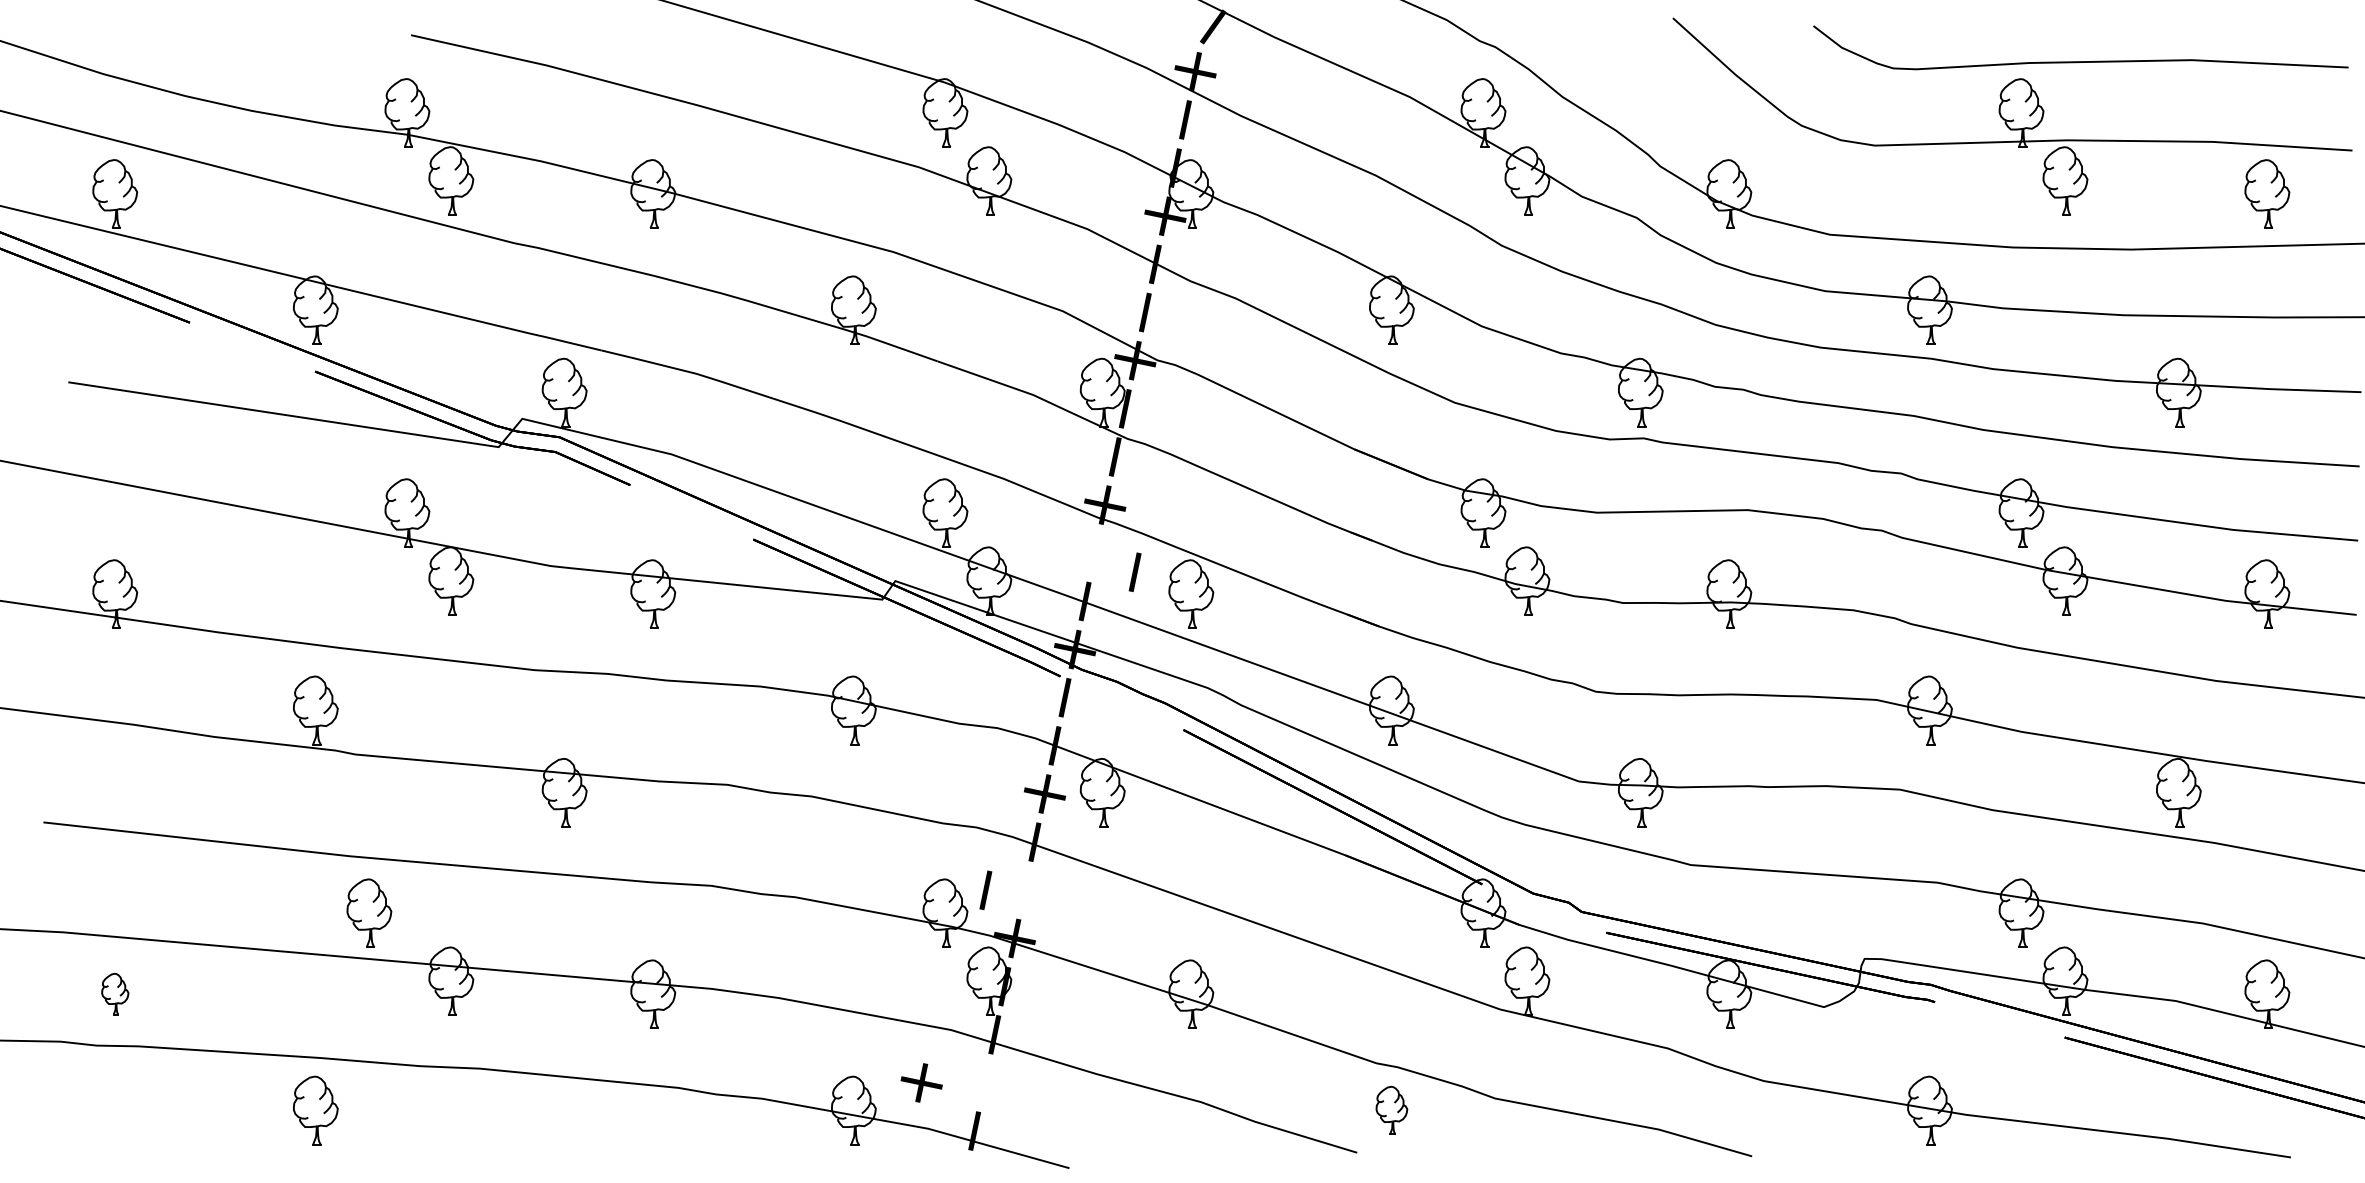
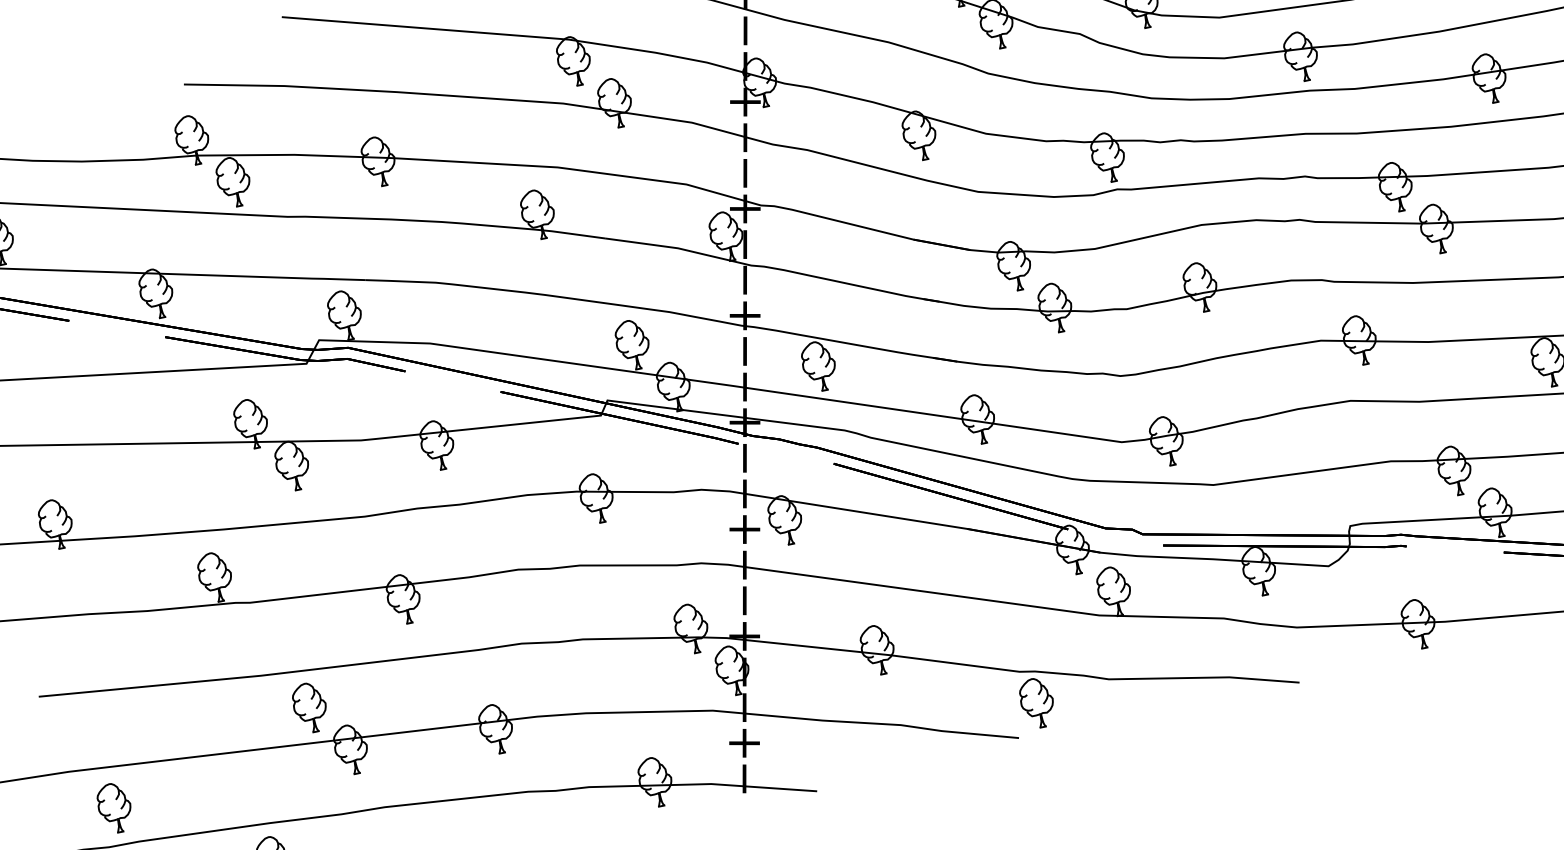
part: (1134, 571) -> (744, 350), moved
part: (985, 889) -> (744, 600), moved
part: (369, 912) -> (310, 707), moved
part: (115, 993) -> (115, 807), size x1.67
part: (921, 1082) -> (744, 742), moved
part: (1391, 1110) -> (1037, 703), size x1.43

